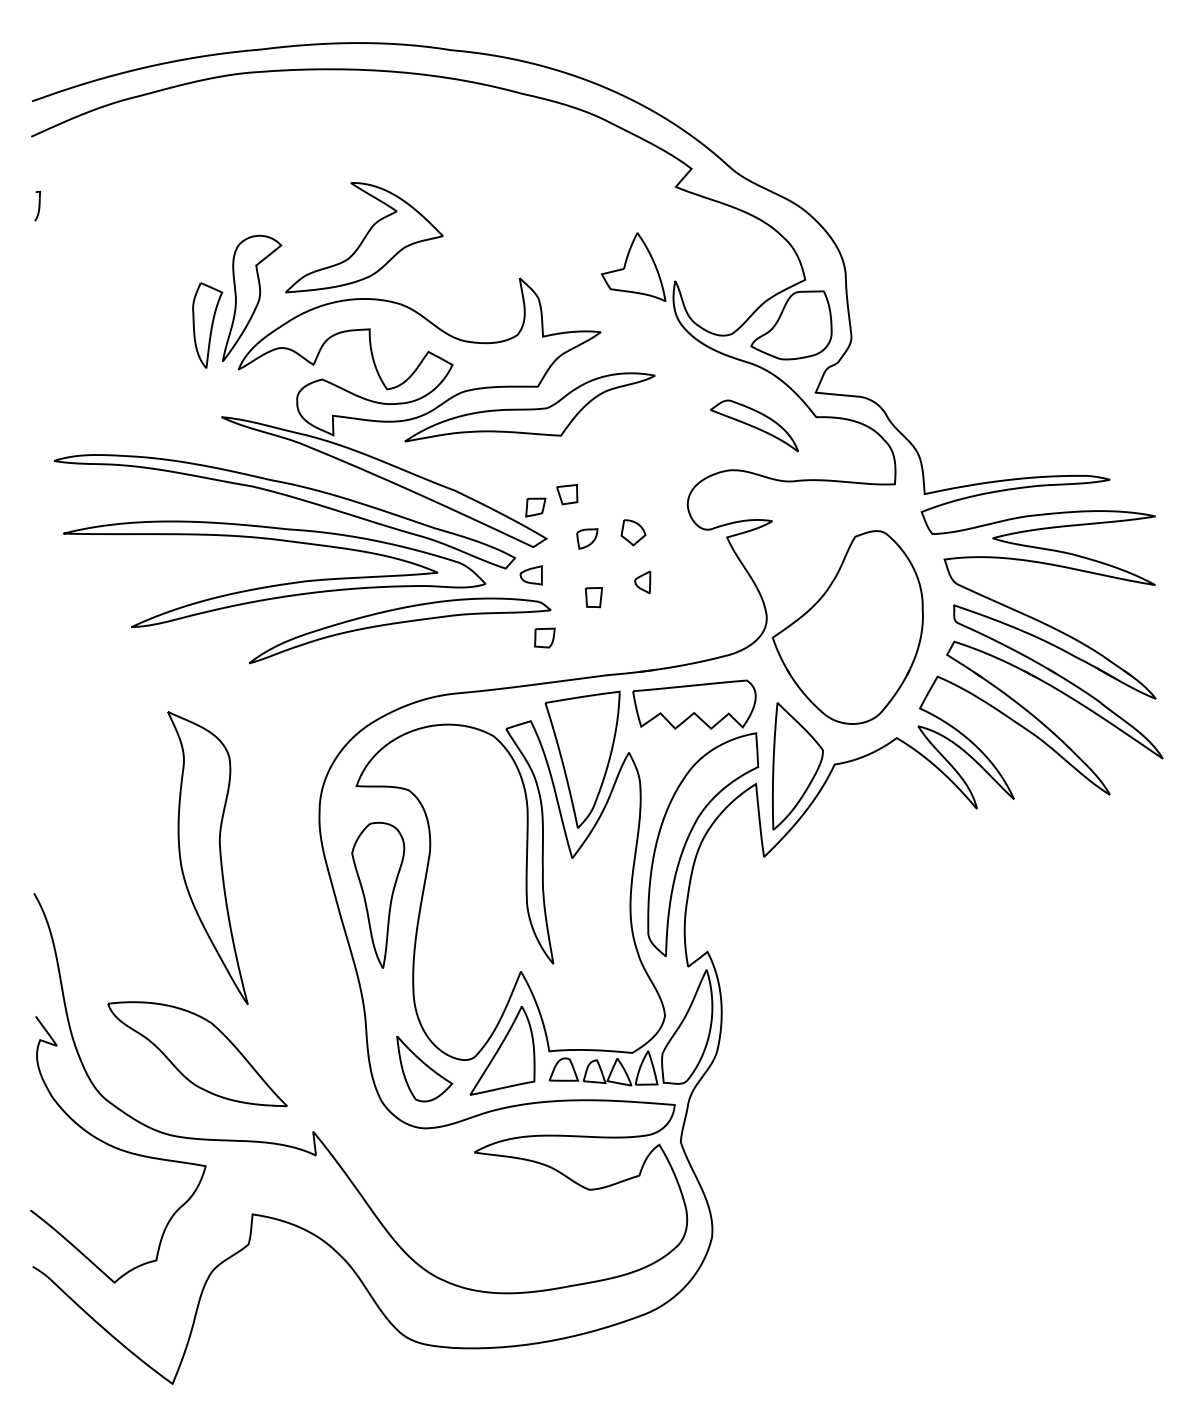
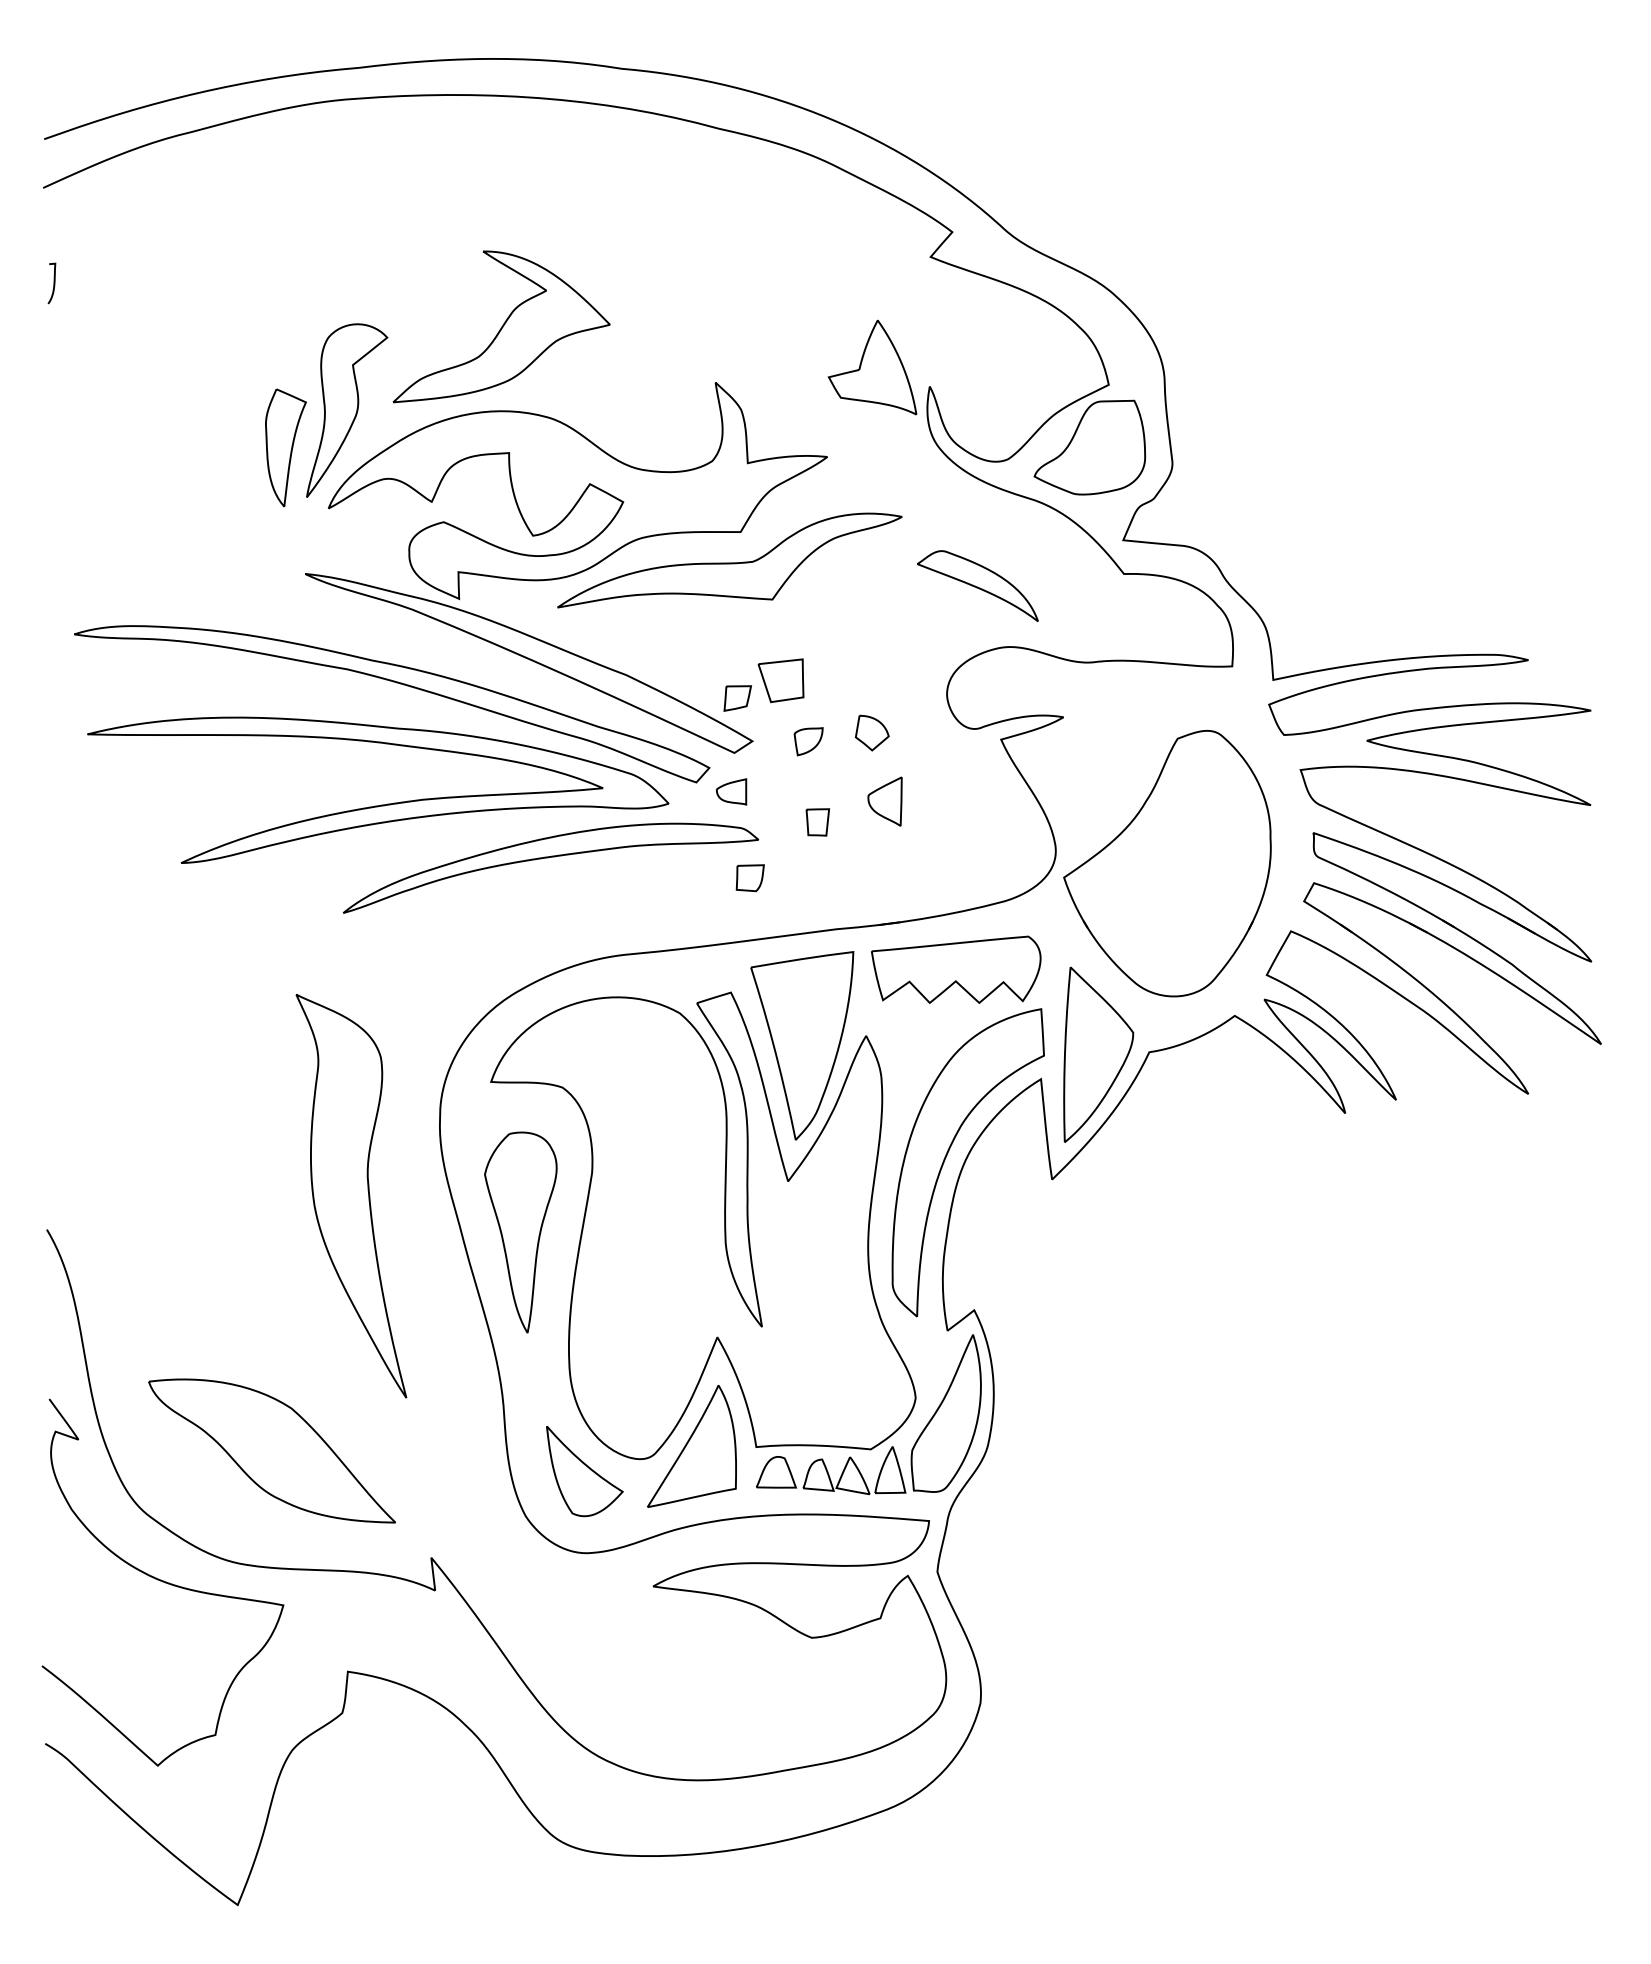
part: (754, 425) -> (977, 585), moved
part: (566, 494) -> (780, 680), size x1.6
part: (642, 582) -> (884, 801), size x1.6
part: (208, 858) -> (351, 1196), moved

